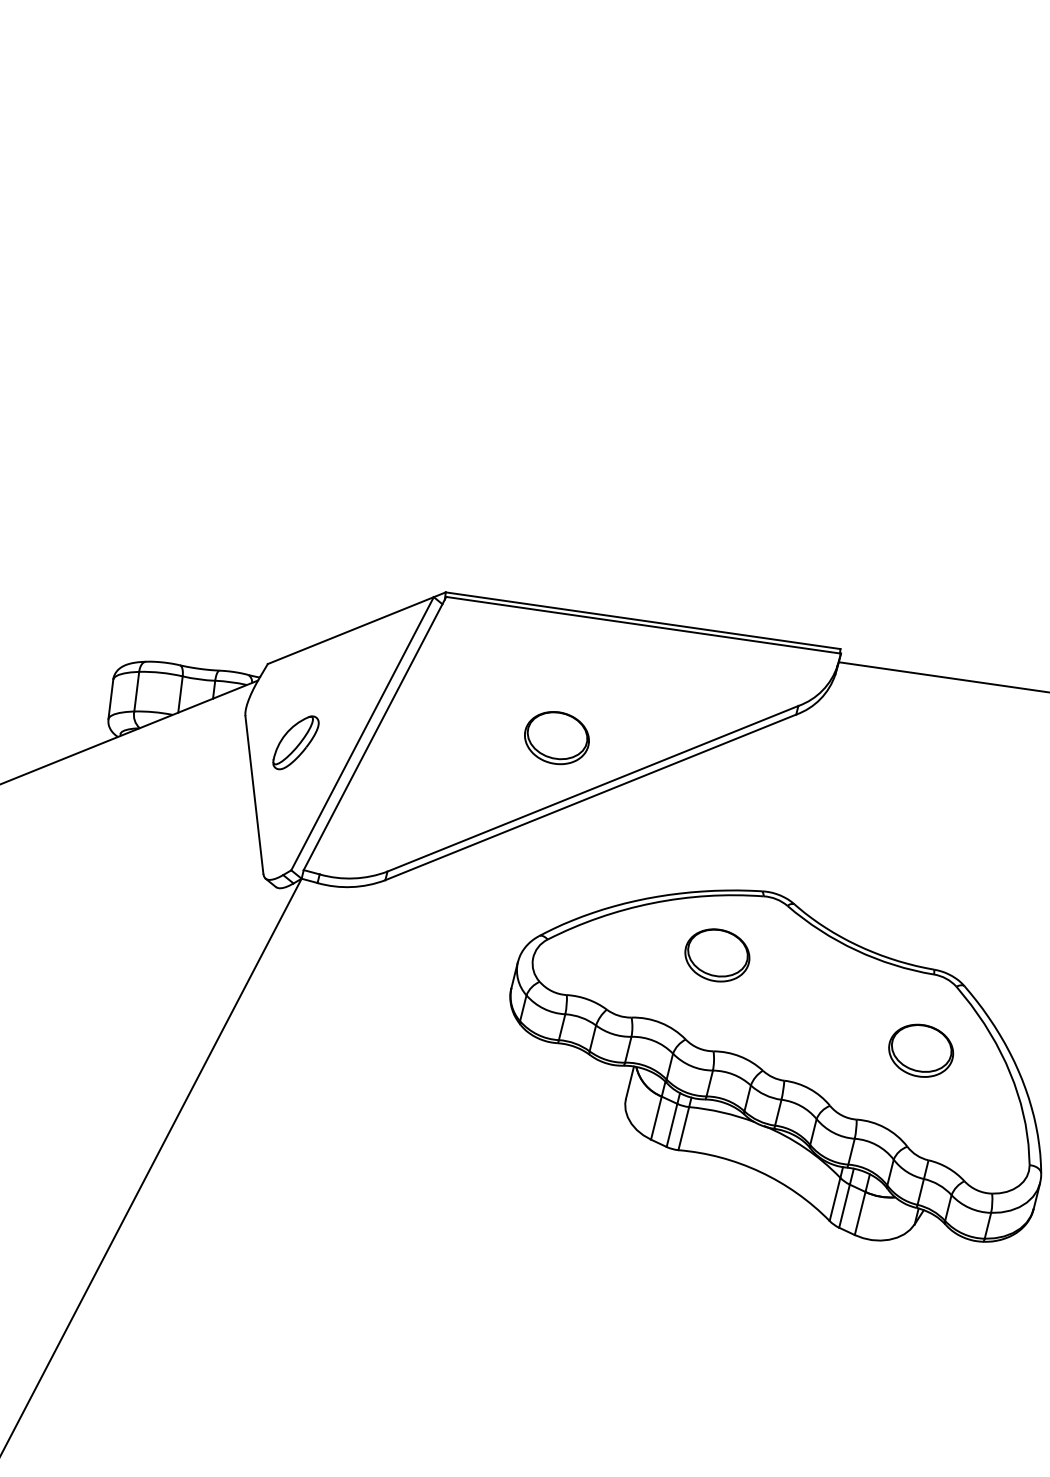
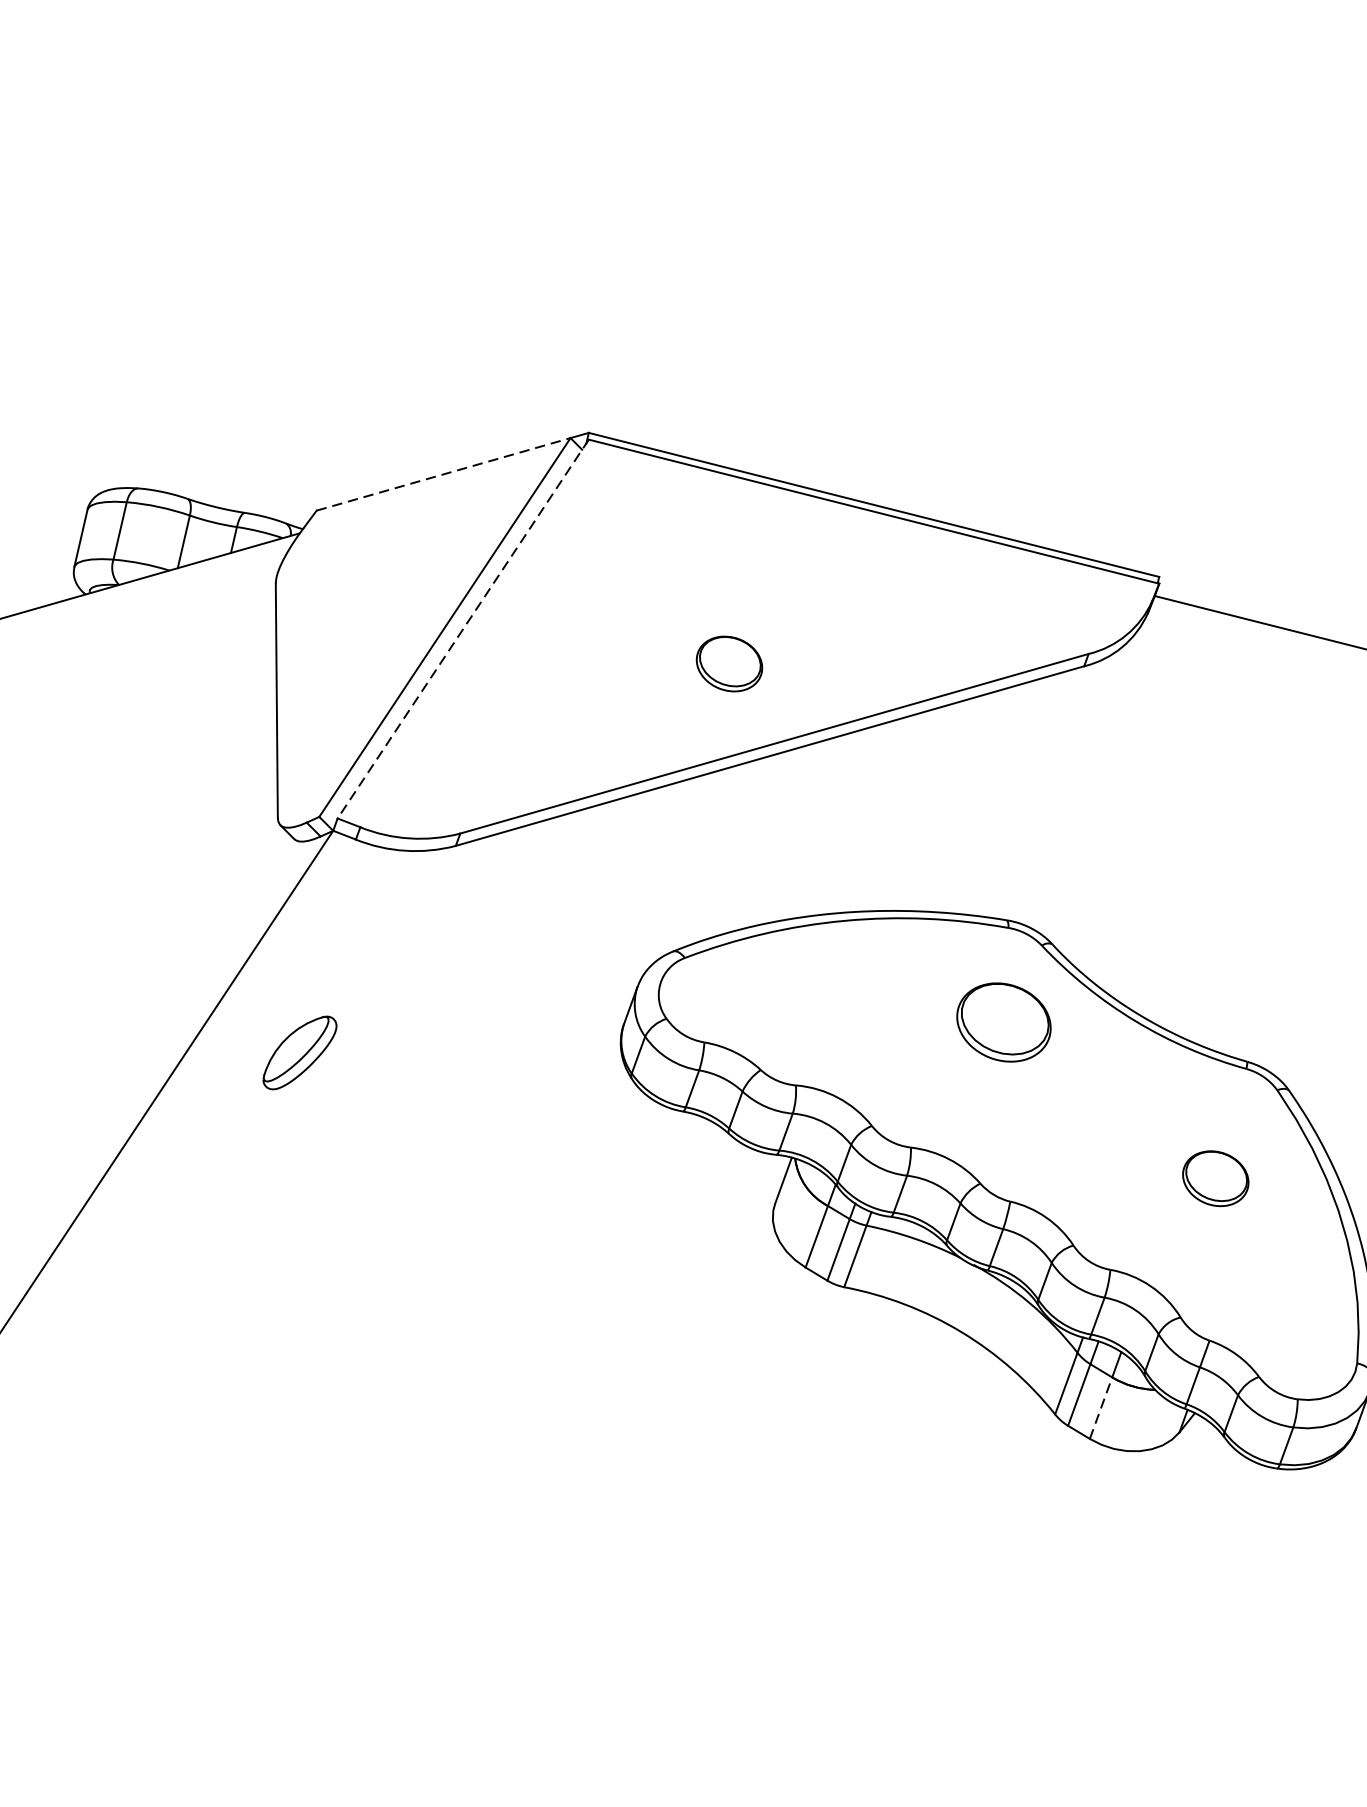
line: (351, 630) -> (444, 474), solid -> dashed
line: (374, 733) -> (462, 628), solid -> dashed
part: (556, 738) -> (728, 664), size x0.7
part: (295, 742) -> (299, 1052), moved
part: (717, 955) -> (1004, 1022), moved
part: (921, 1050) -> (1216, 1178), size x0.7
line: (860, 1213) -> (1101, 1408), solid -> dashed

